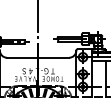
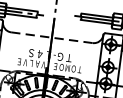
line: (38, 57) -> (52, 37), solid -> dashed

